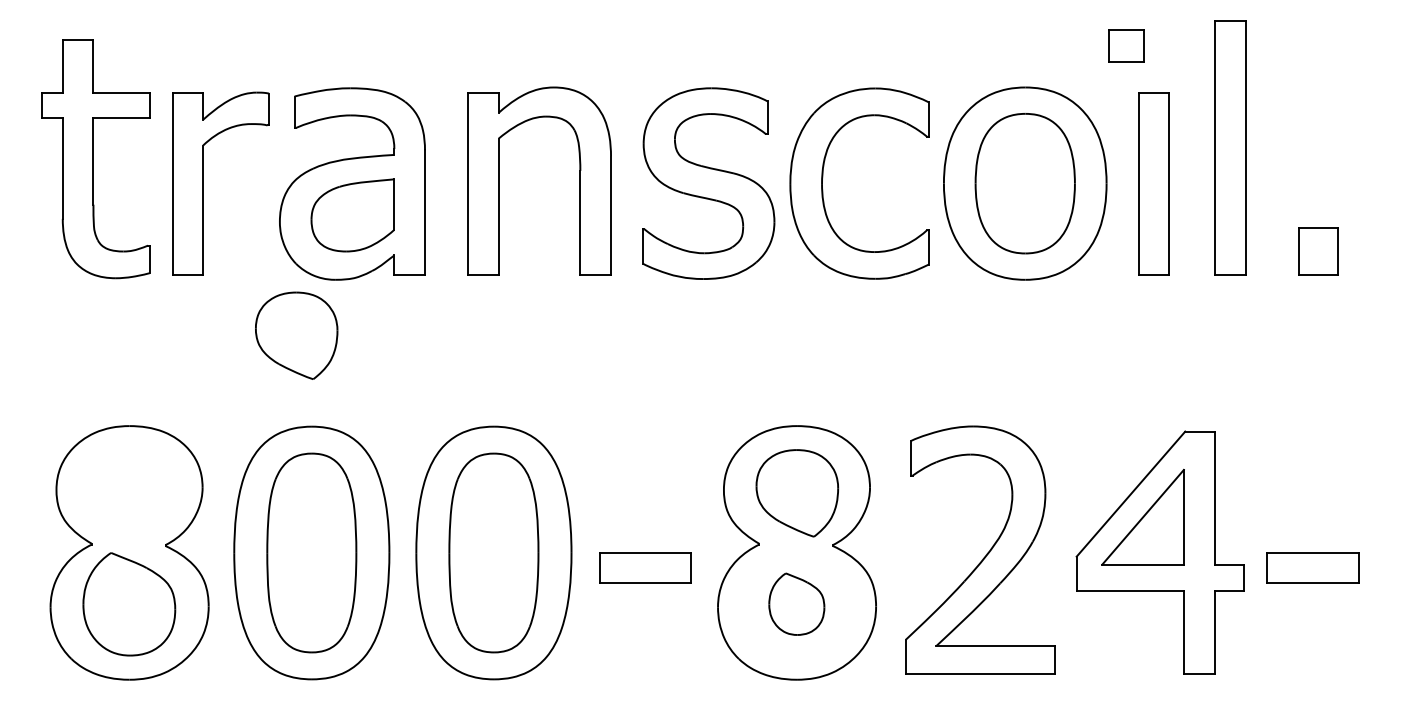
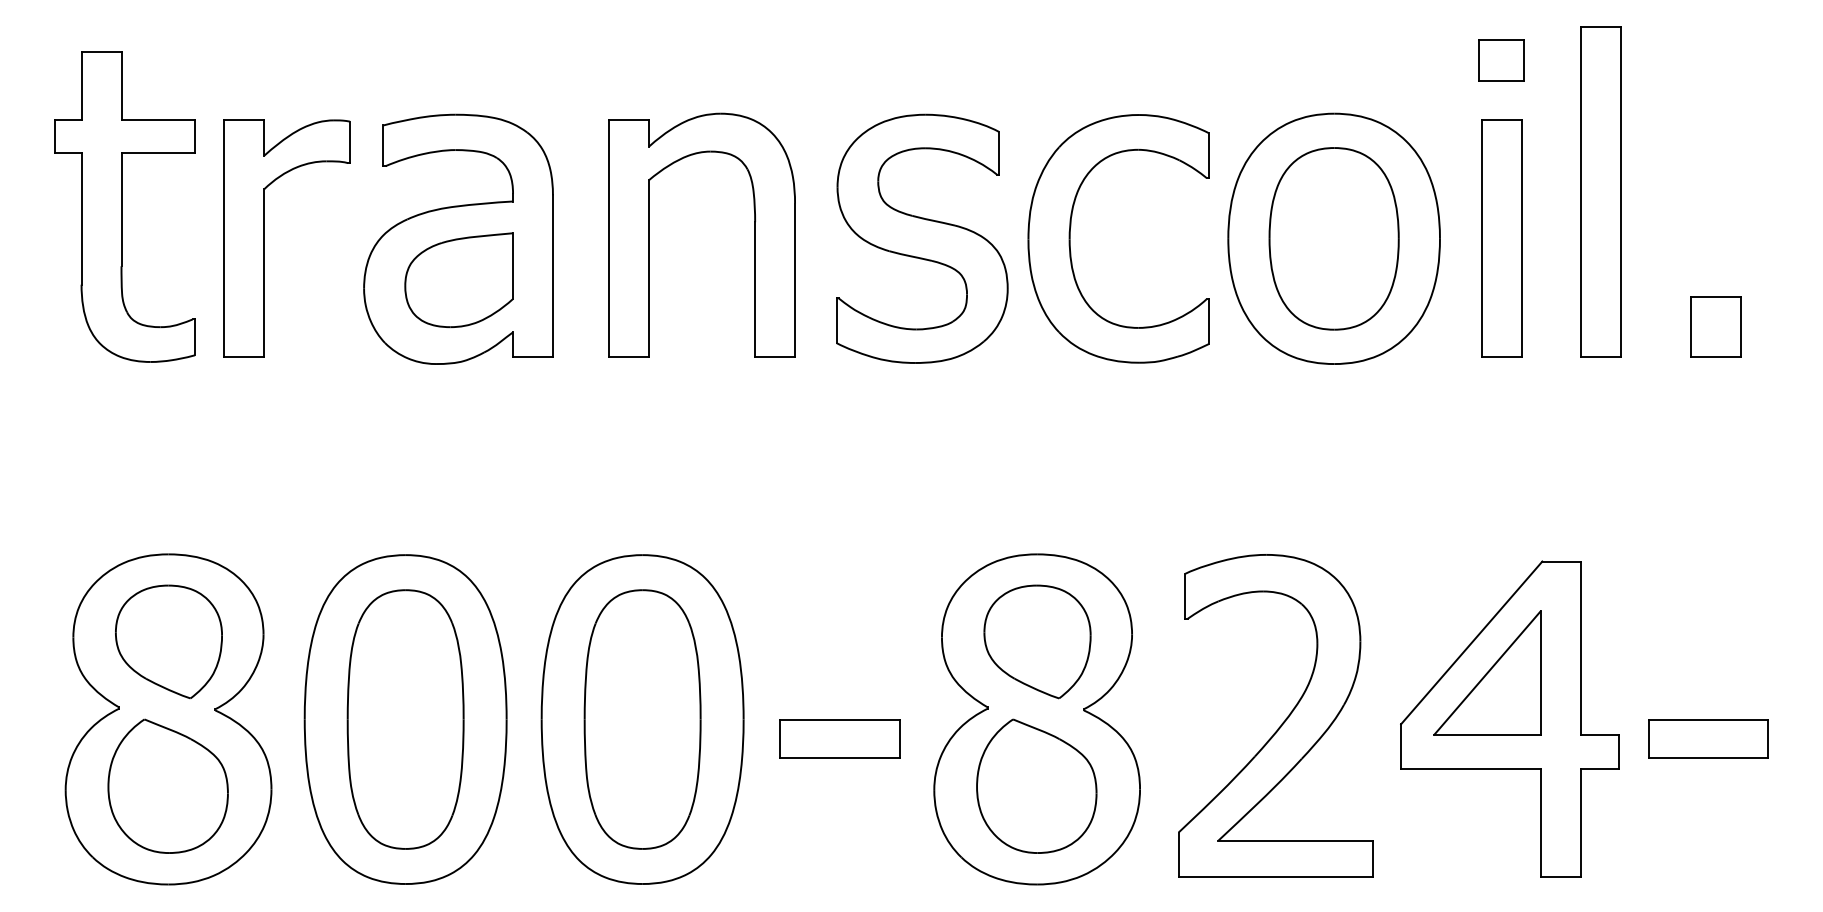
part: (1126, 46) -> (1501, 60), moved
part: (296, 335) -> (168, 641), moved
part: (796, 603) -> (1036, 785), size x1.67

